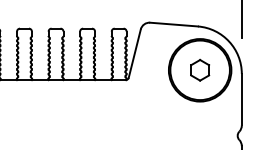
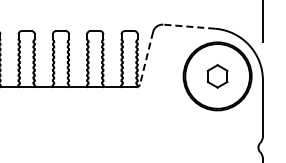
line: (173, 24) -> (188, 26), solid -> dashed
line: (134, 53) -> (146, 58), solid -> dashed

